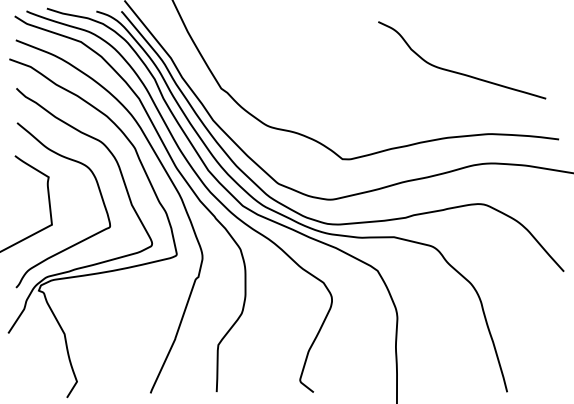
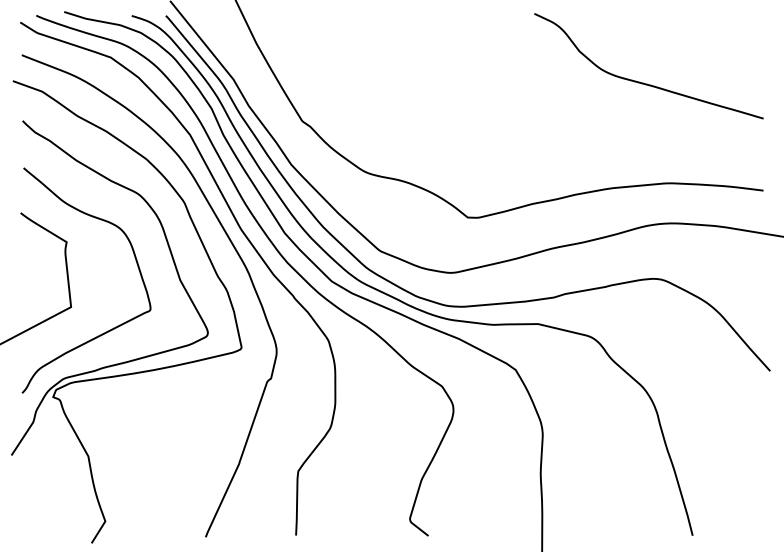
curve: (460, 72) -> (646, 82), moved

